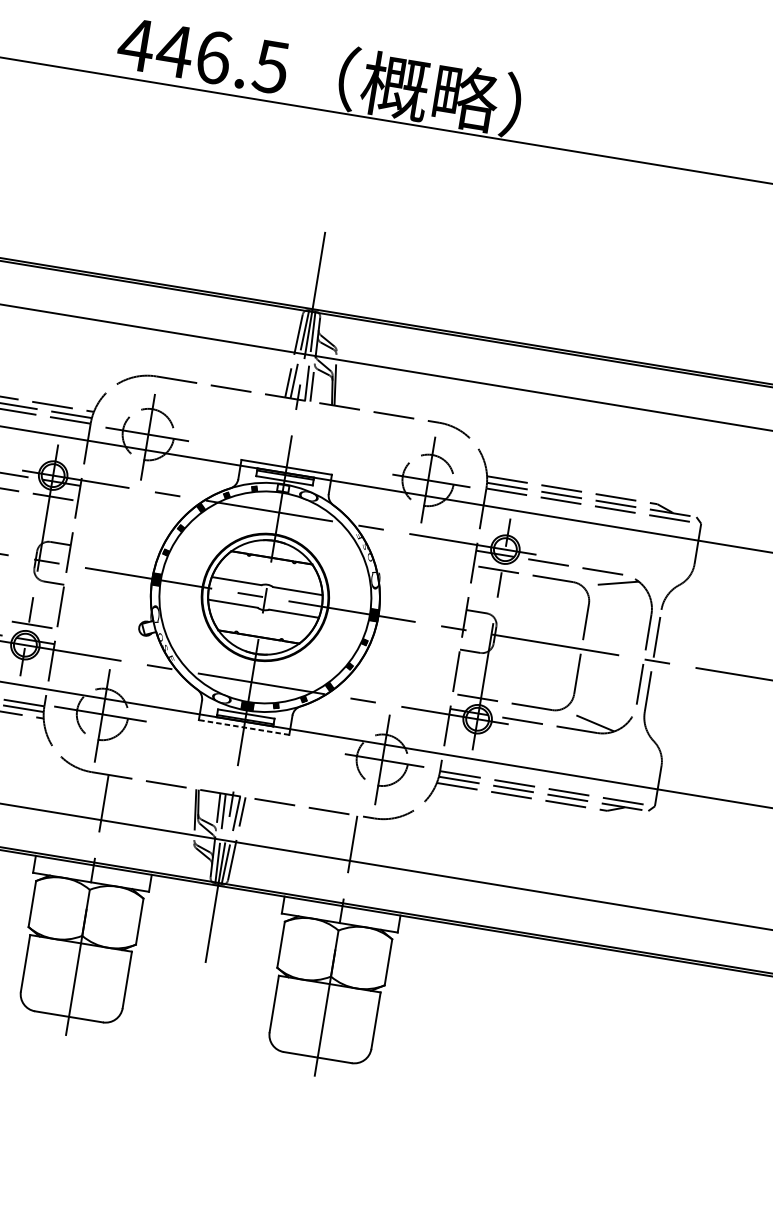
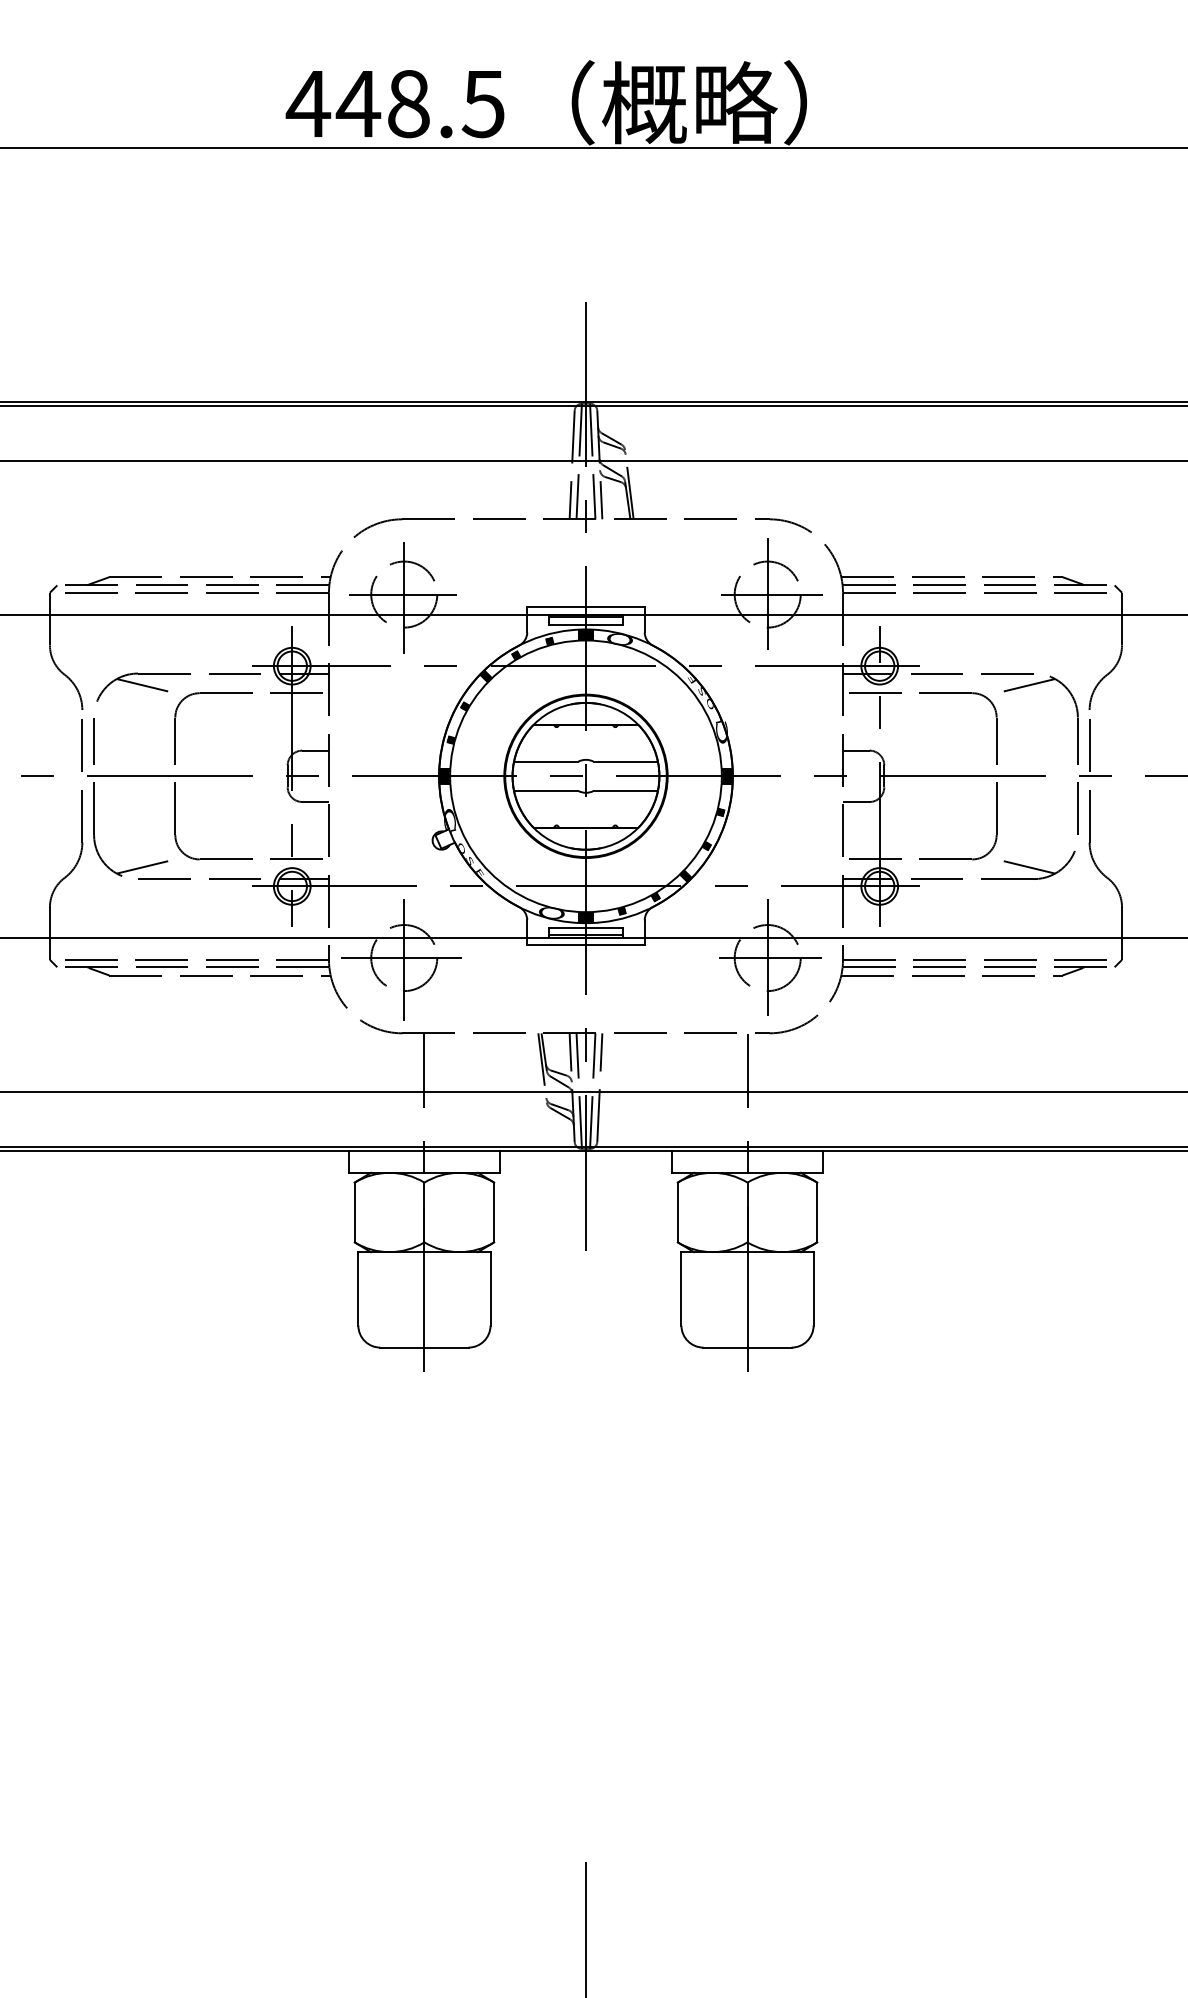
text: (214, 57) -> (409, 103), 446.5 -> 448.5
hatch: (282, 488) -> (585, 634), added
line: (243, 727) -> (585, 945), dashed -> solid

